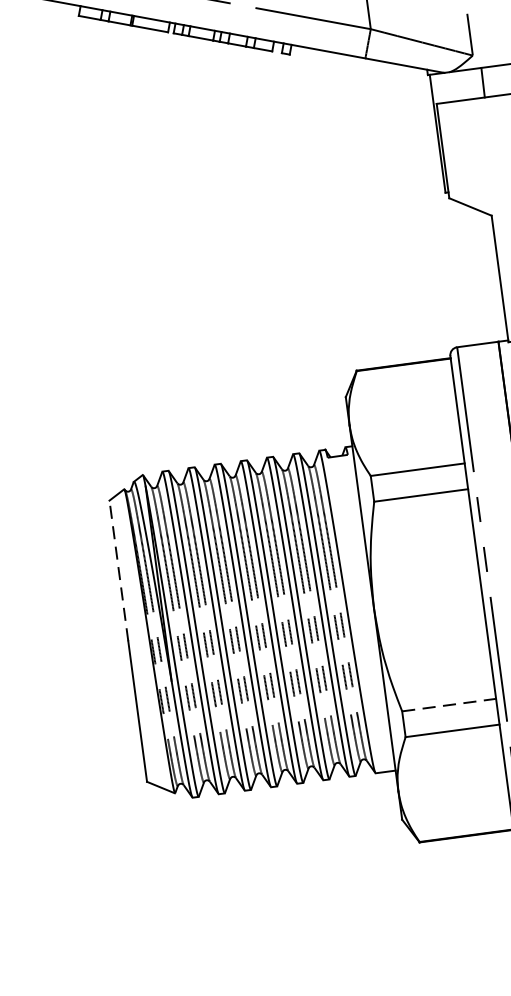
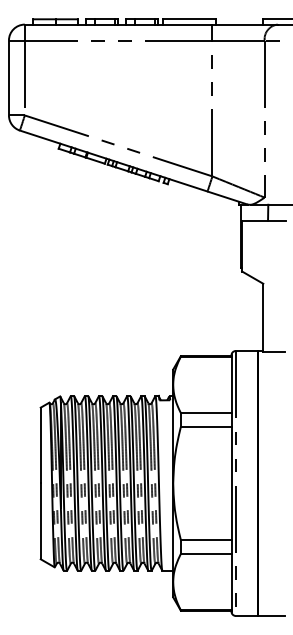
line: (118, 570) -> (40, 445), dashed -> solid
line: (449, 704) -> (206, 539), dashed -> solid

